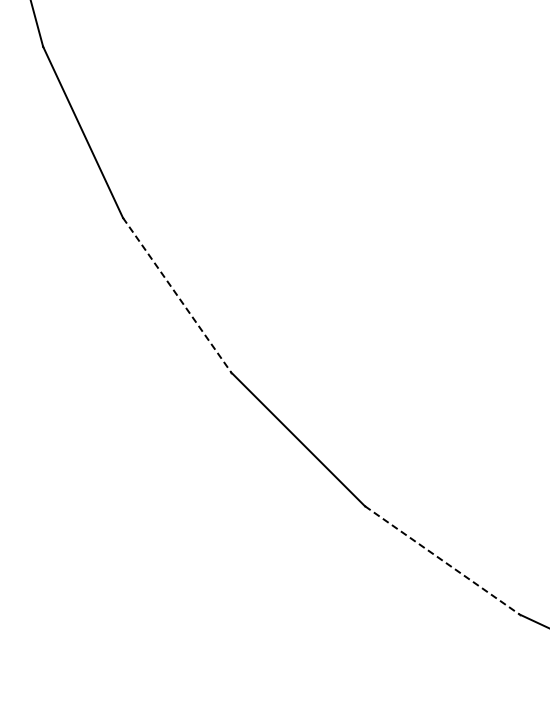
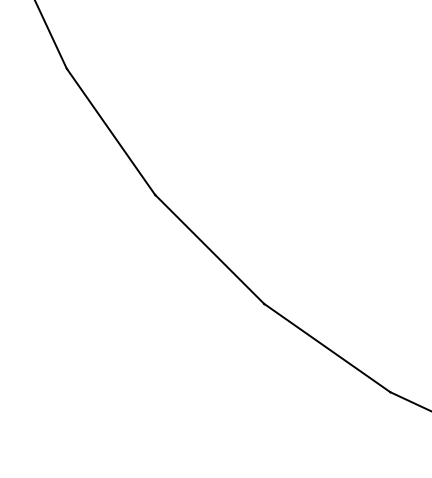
line: (177, 295) -> (111, 131), dashed -> solid
line: (442, 560) -> (327, 348), dashed -> solid

